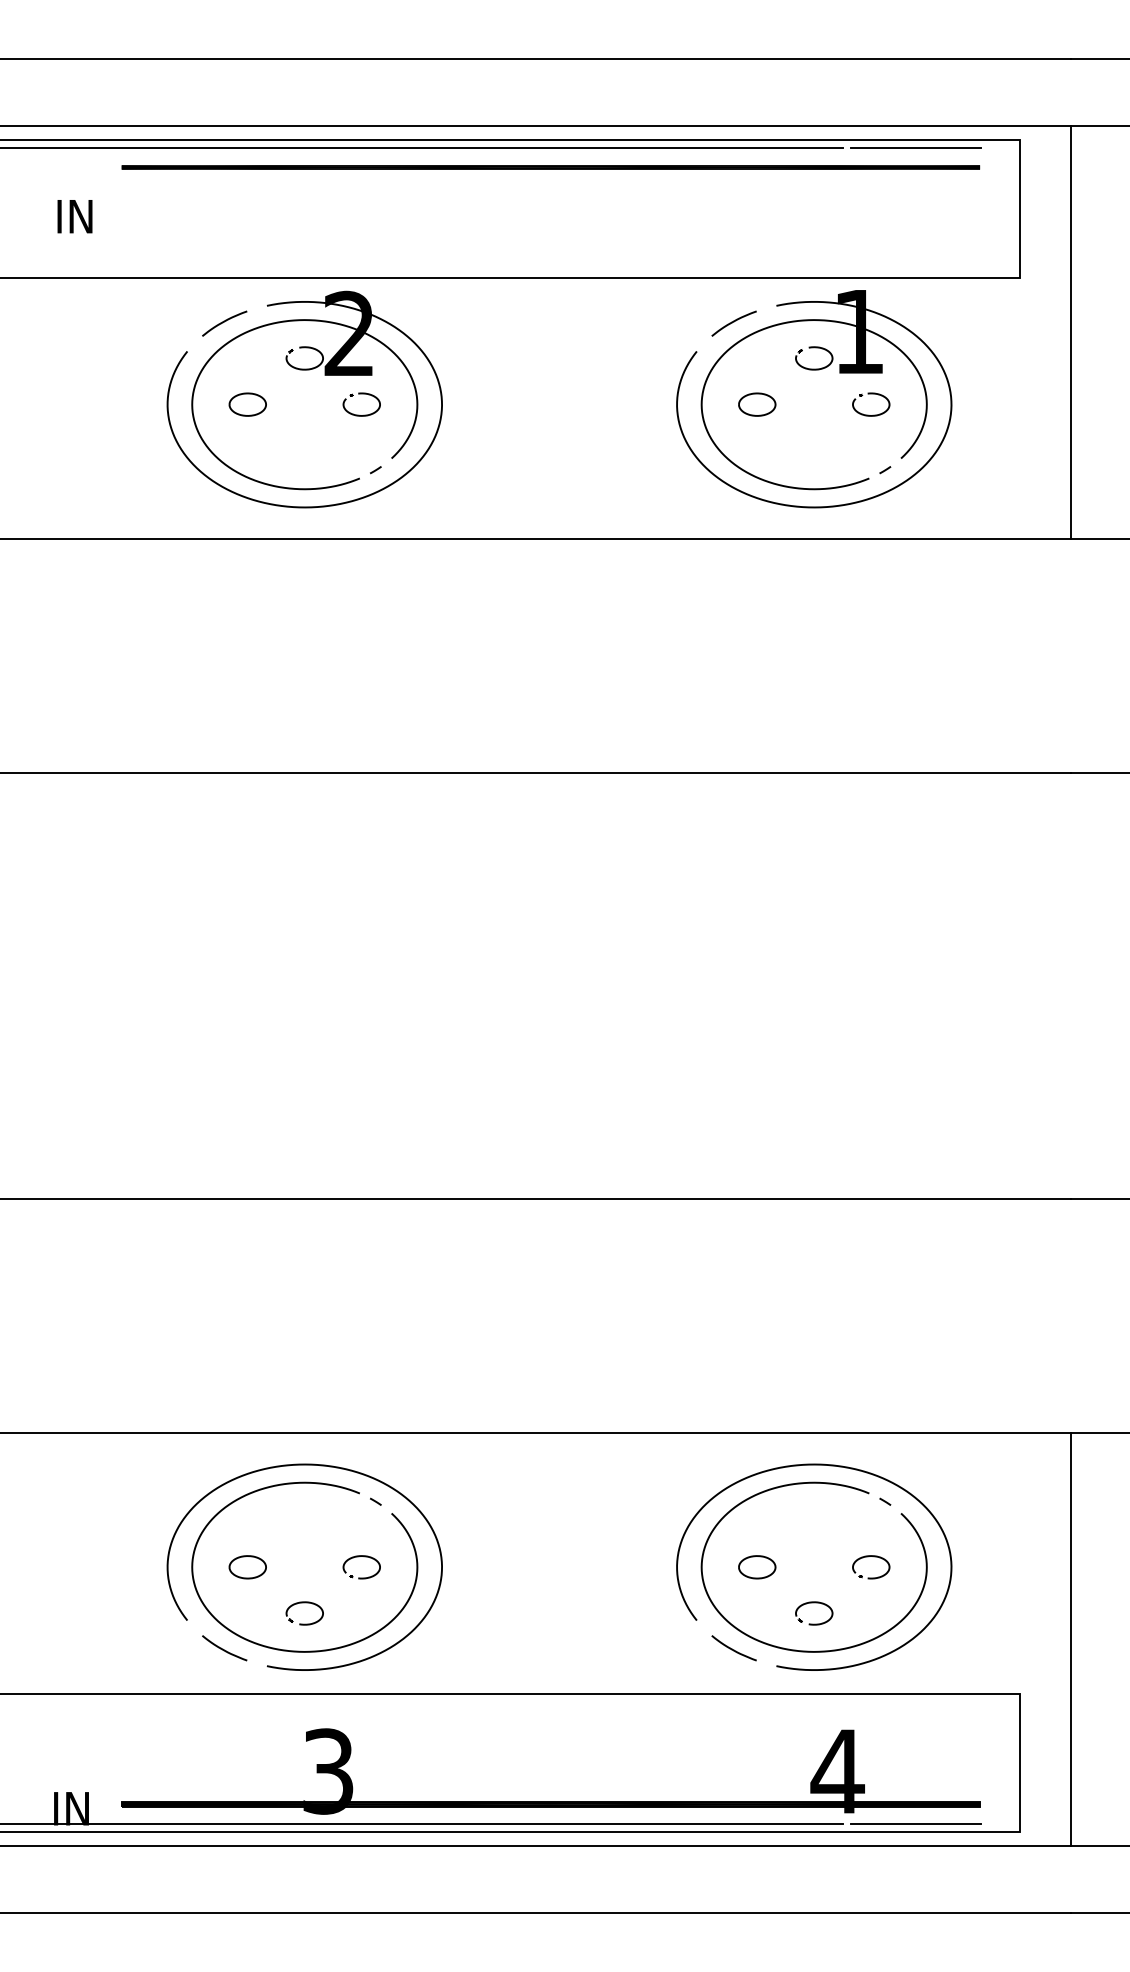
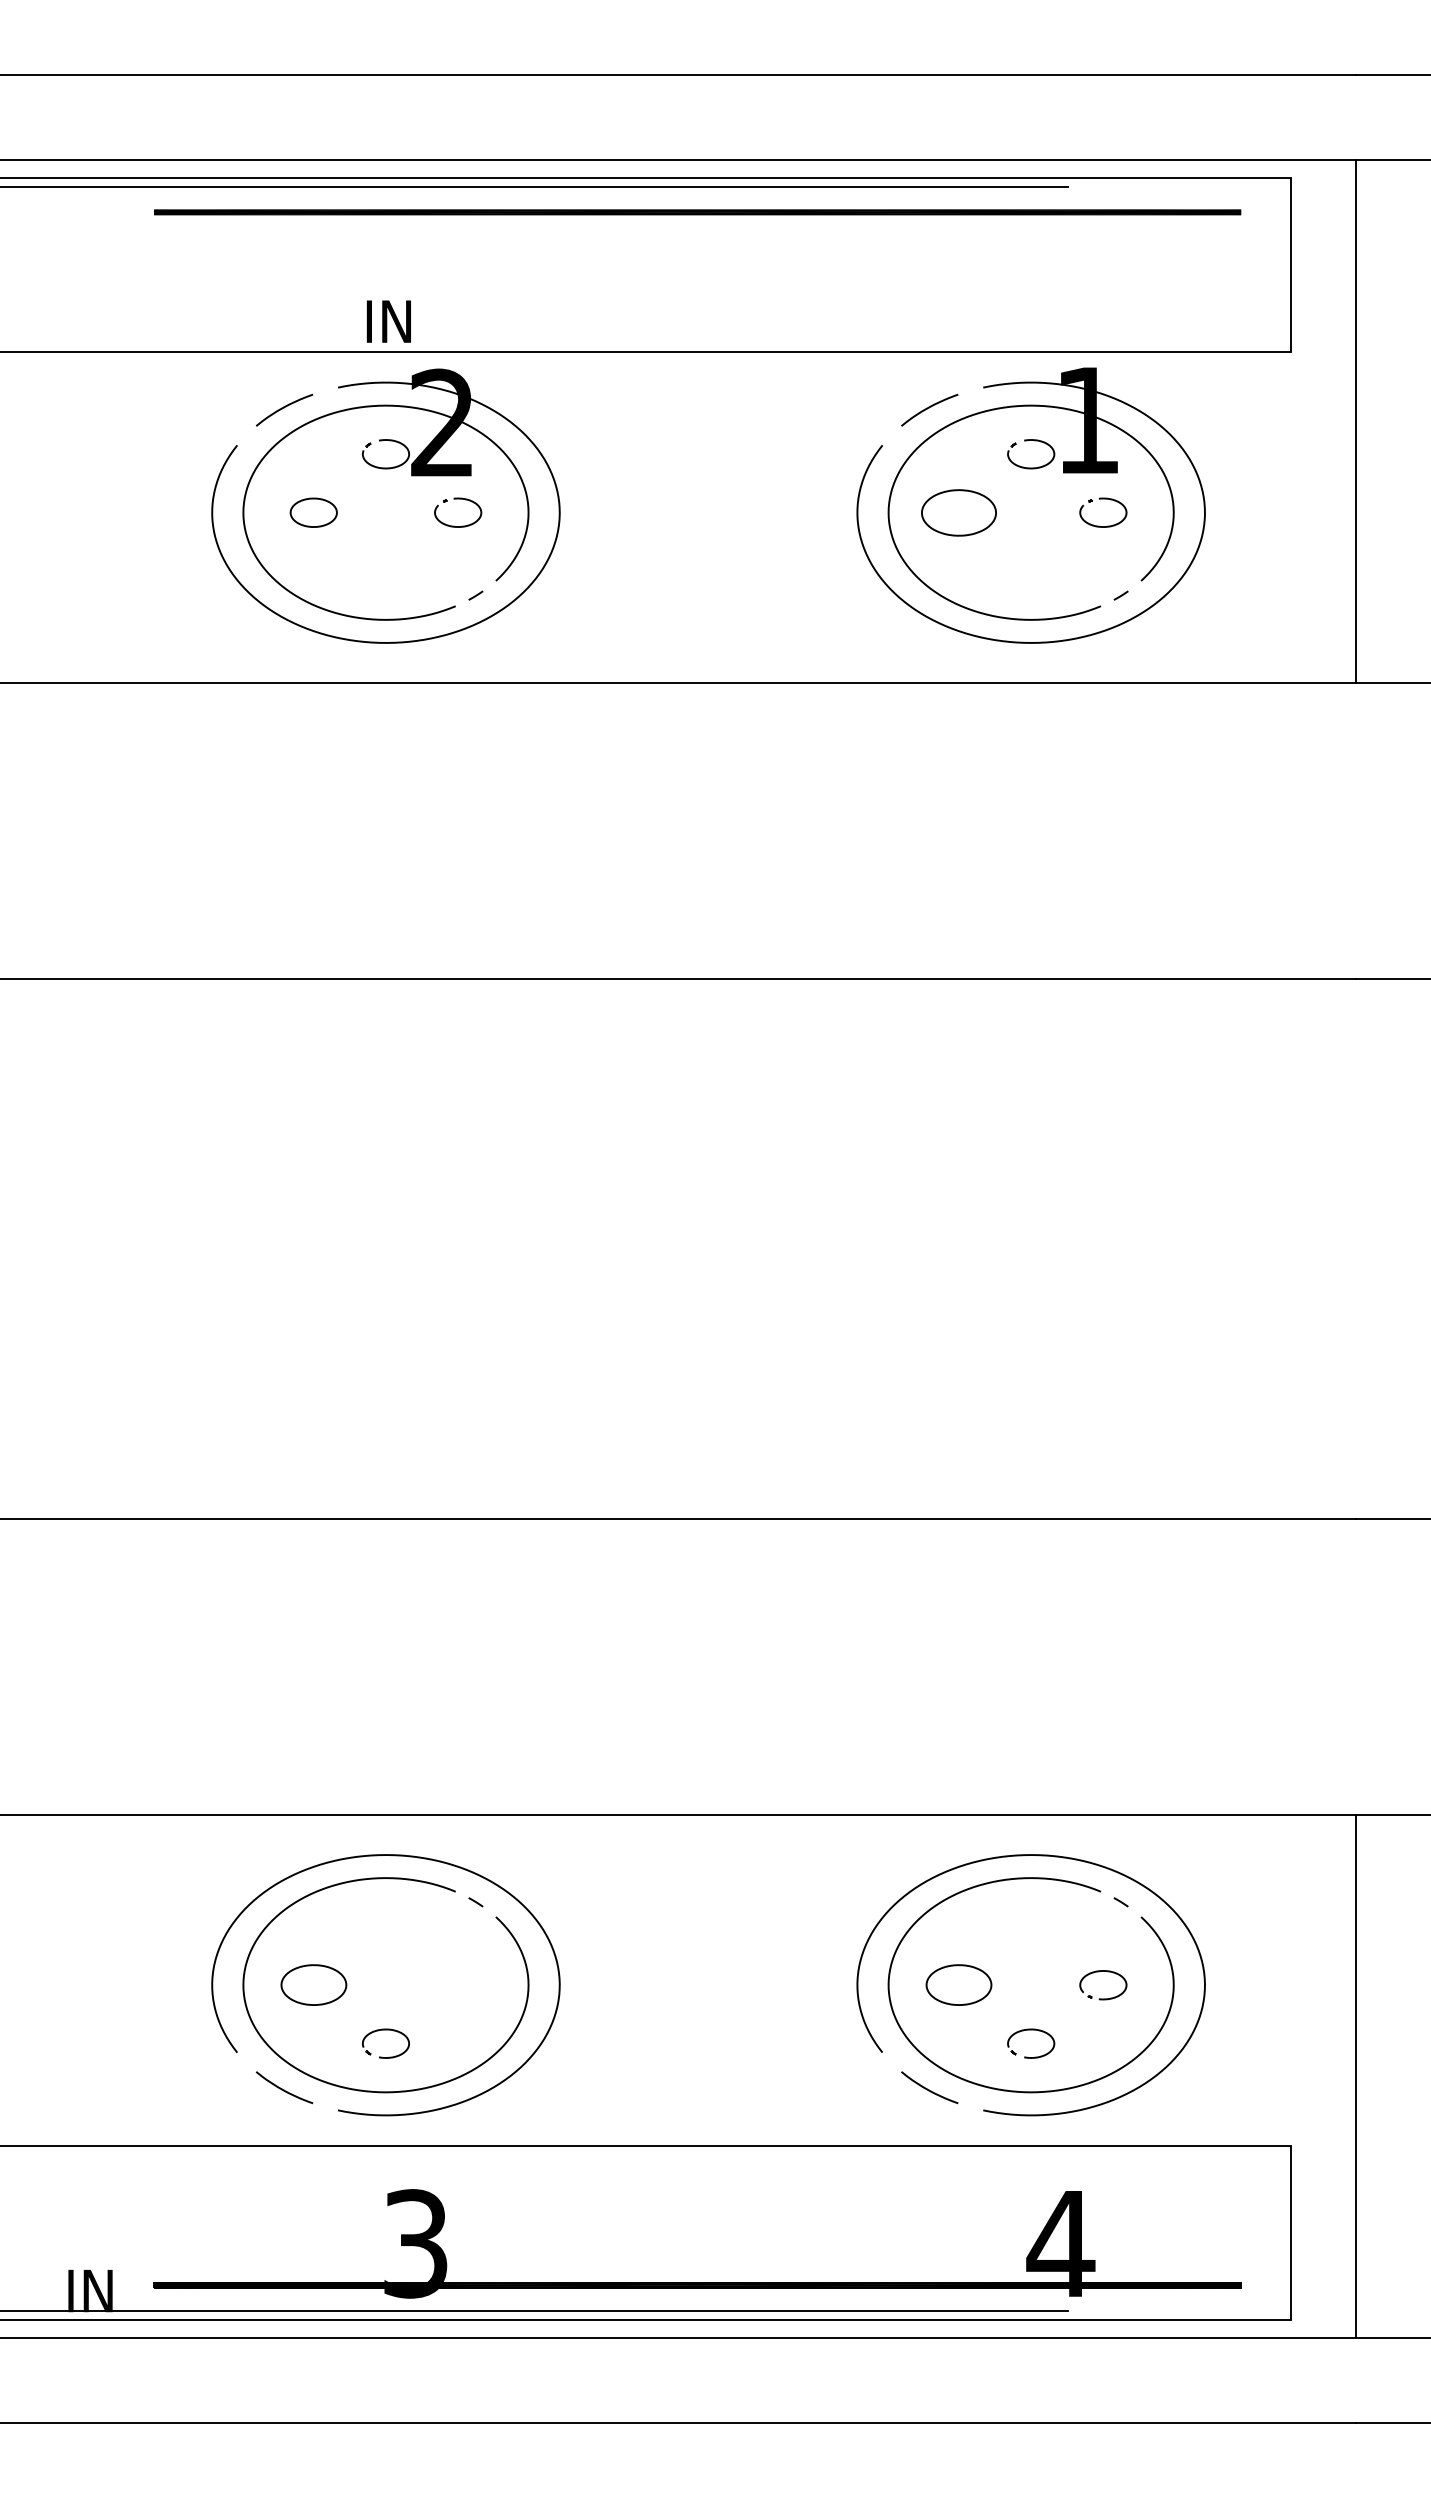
line: (915, 147) -> (1159, 187), removed
text: (74, 216) -> (388, 321), moved
part: (756, 404) -> (958, 512), size x1.6
part: (247, 1567) -> (313, 1985), size x1.4
part: (756, 1567) -> (958, 1985), size x1.4
part: (362, 1577) -> (458, 1998), removed
line: (915, 1824) -> (1159, 2310), removed

